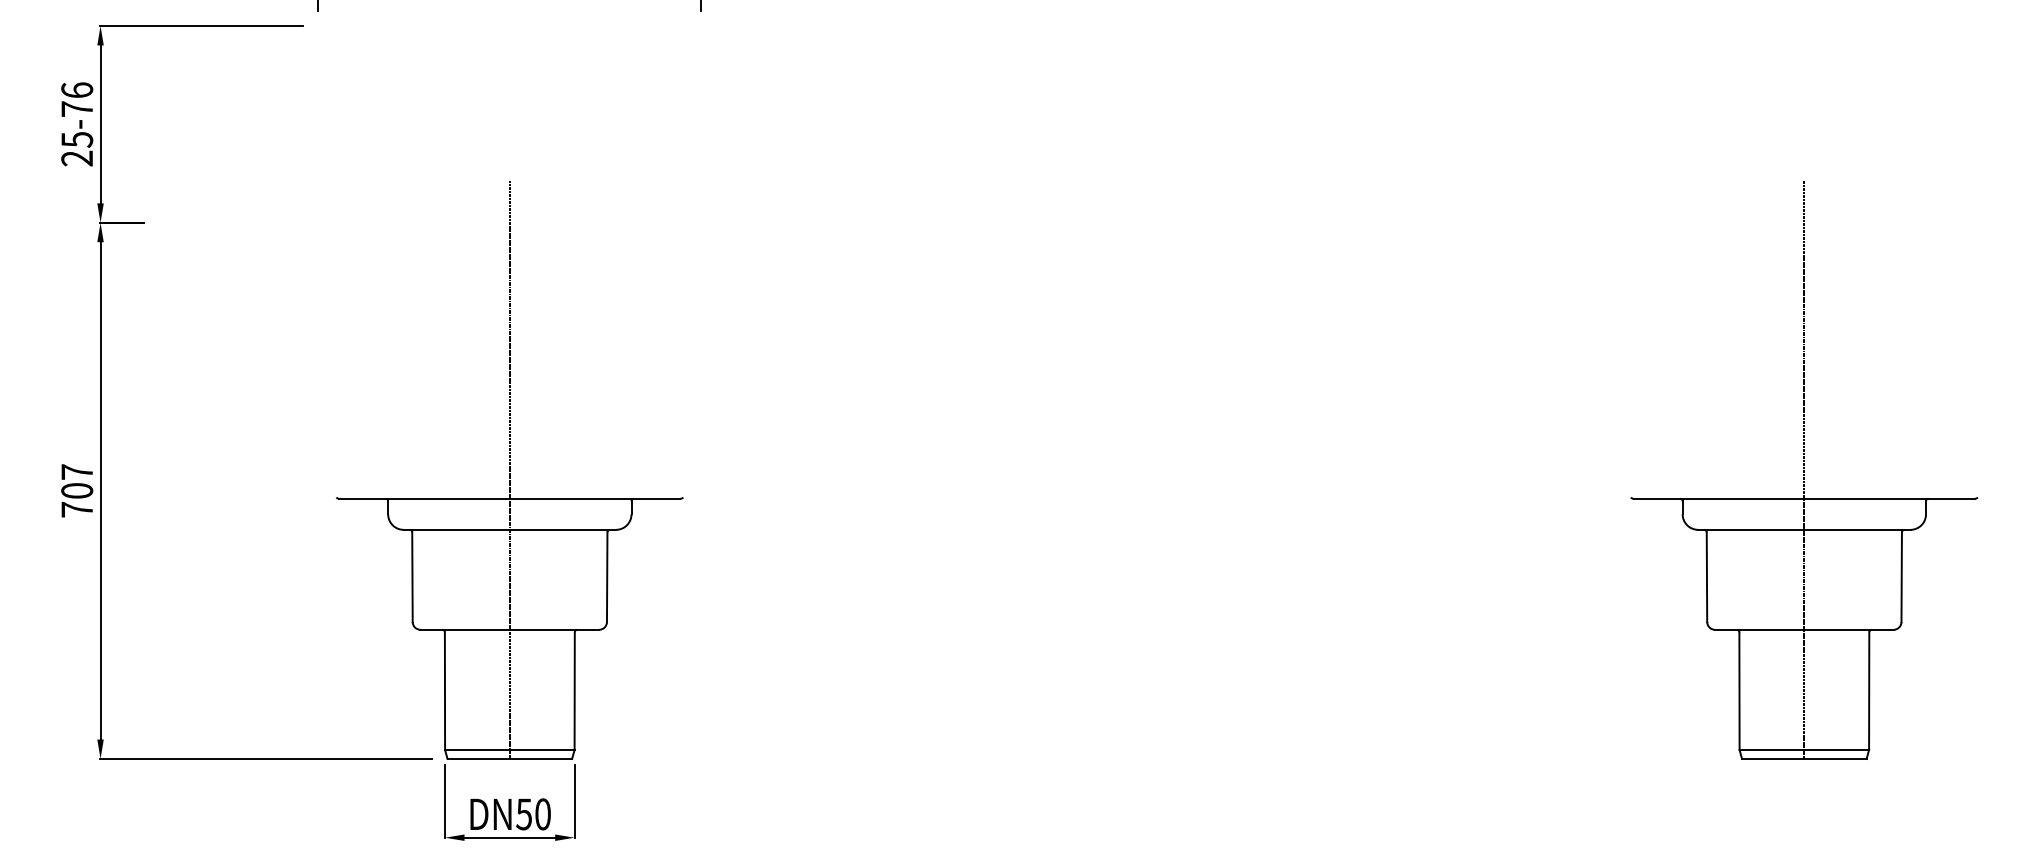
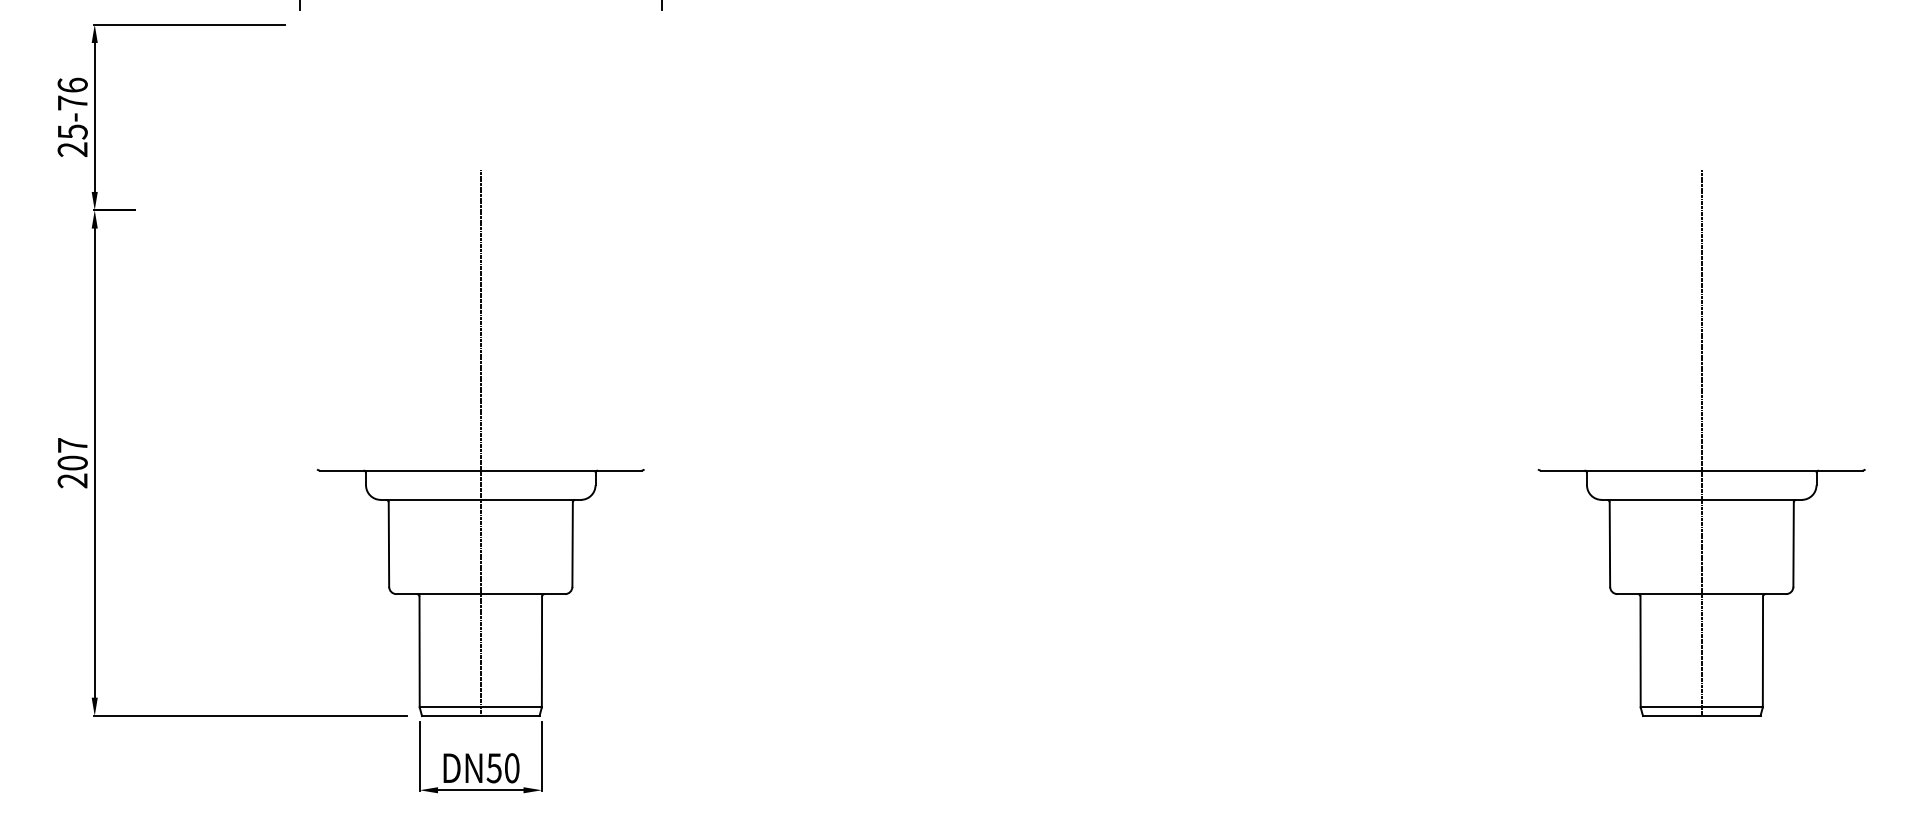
text: (76, 509) -> (72, 480), 707 -> 207

